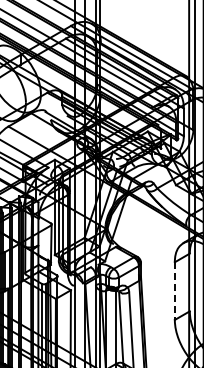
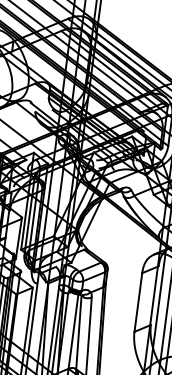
line: (174, 291) -> (137, 302), dashed -> solid

